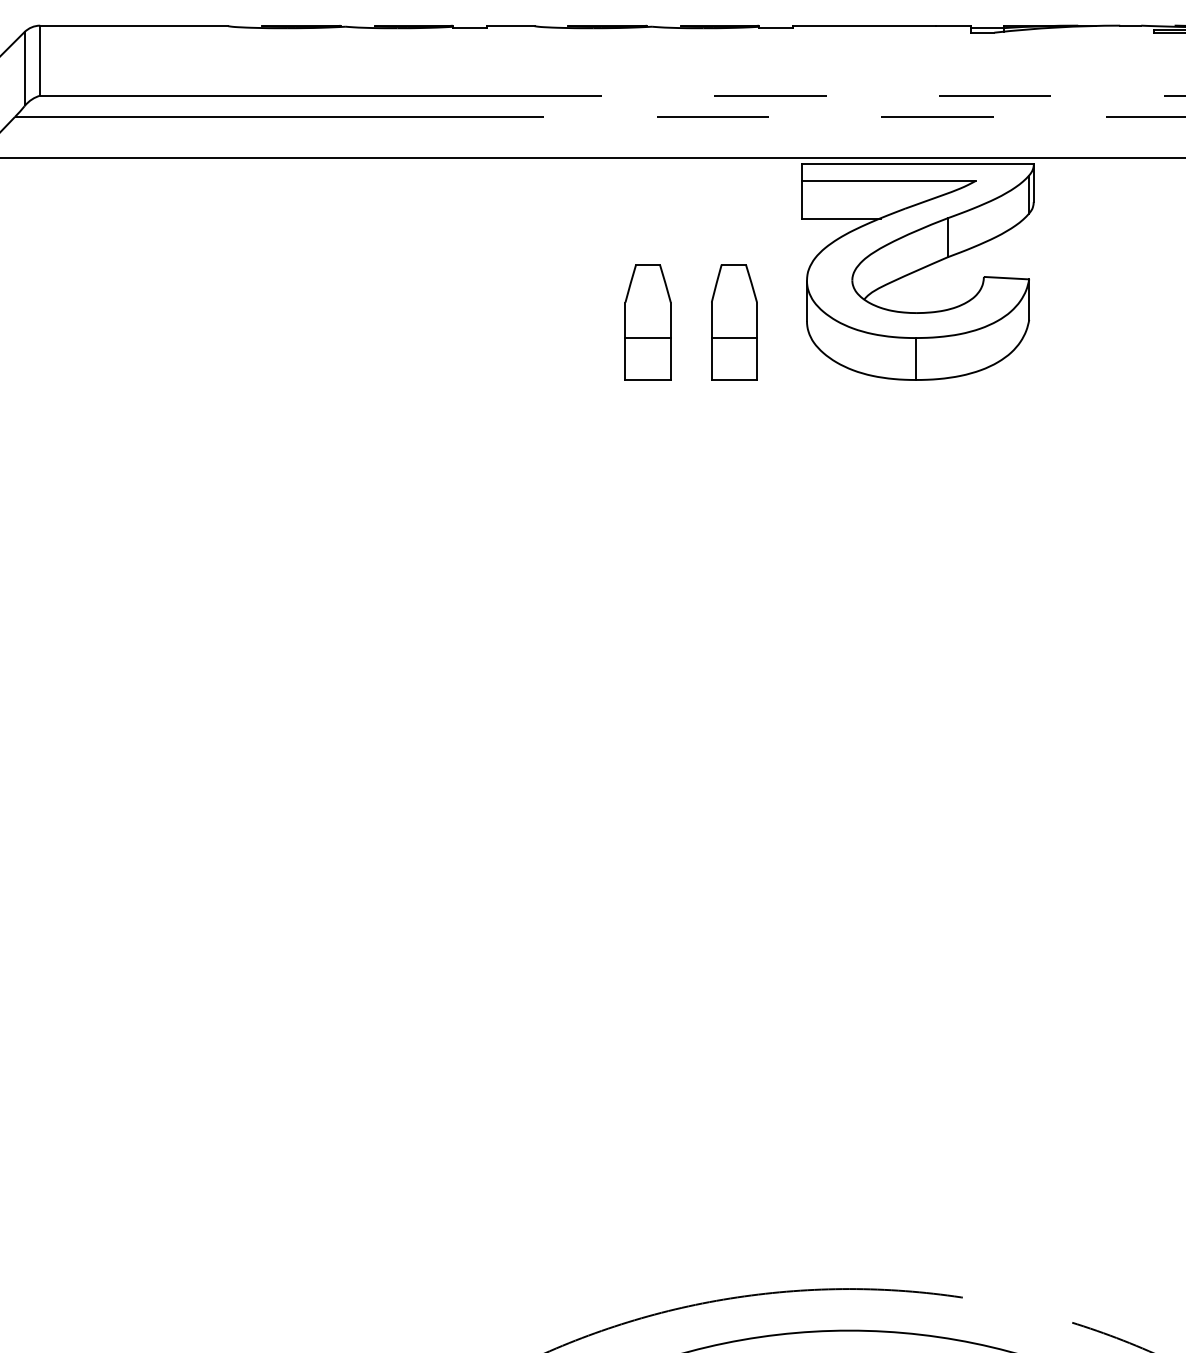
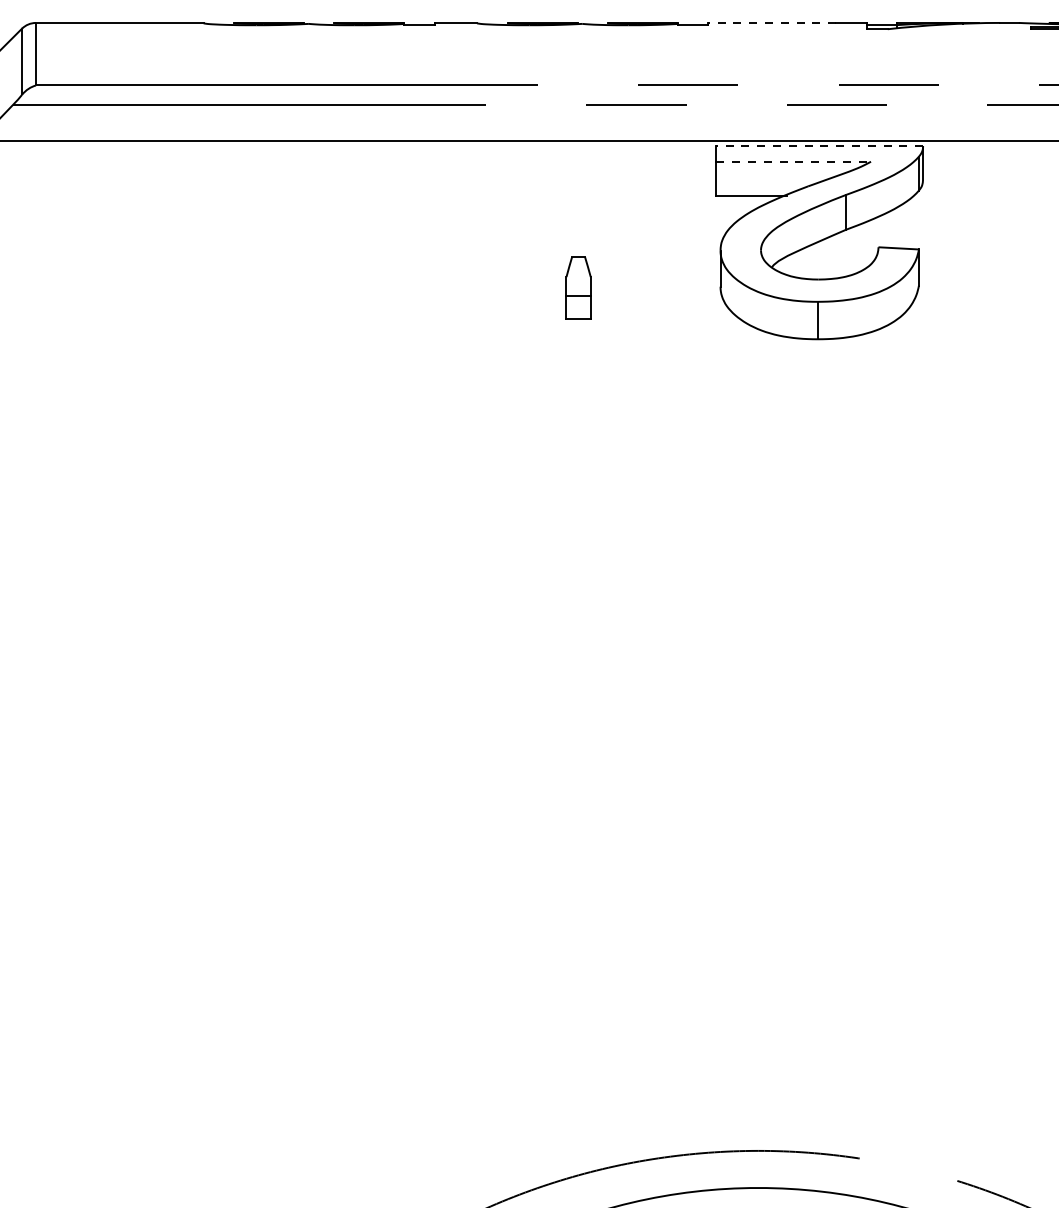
line: (865, 25) -> (772, 22), solid -> dashed
line: (917, 164) -> (819, 146), solid -> dashed
line: (889, 180) -> (794, 161), solid -> dashed
part: (647, 321) -> (578, 287), size x0.6
part: (734, 321) -> (655, 287), removed

